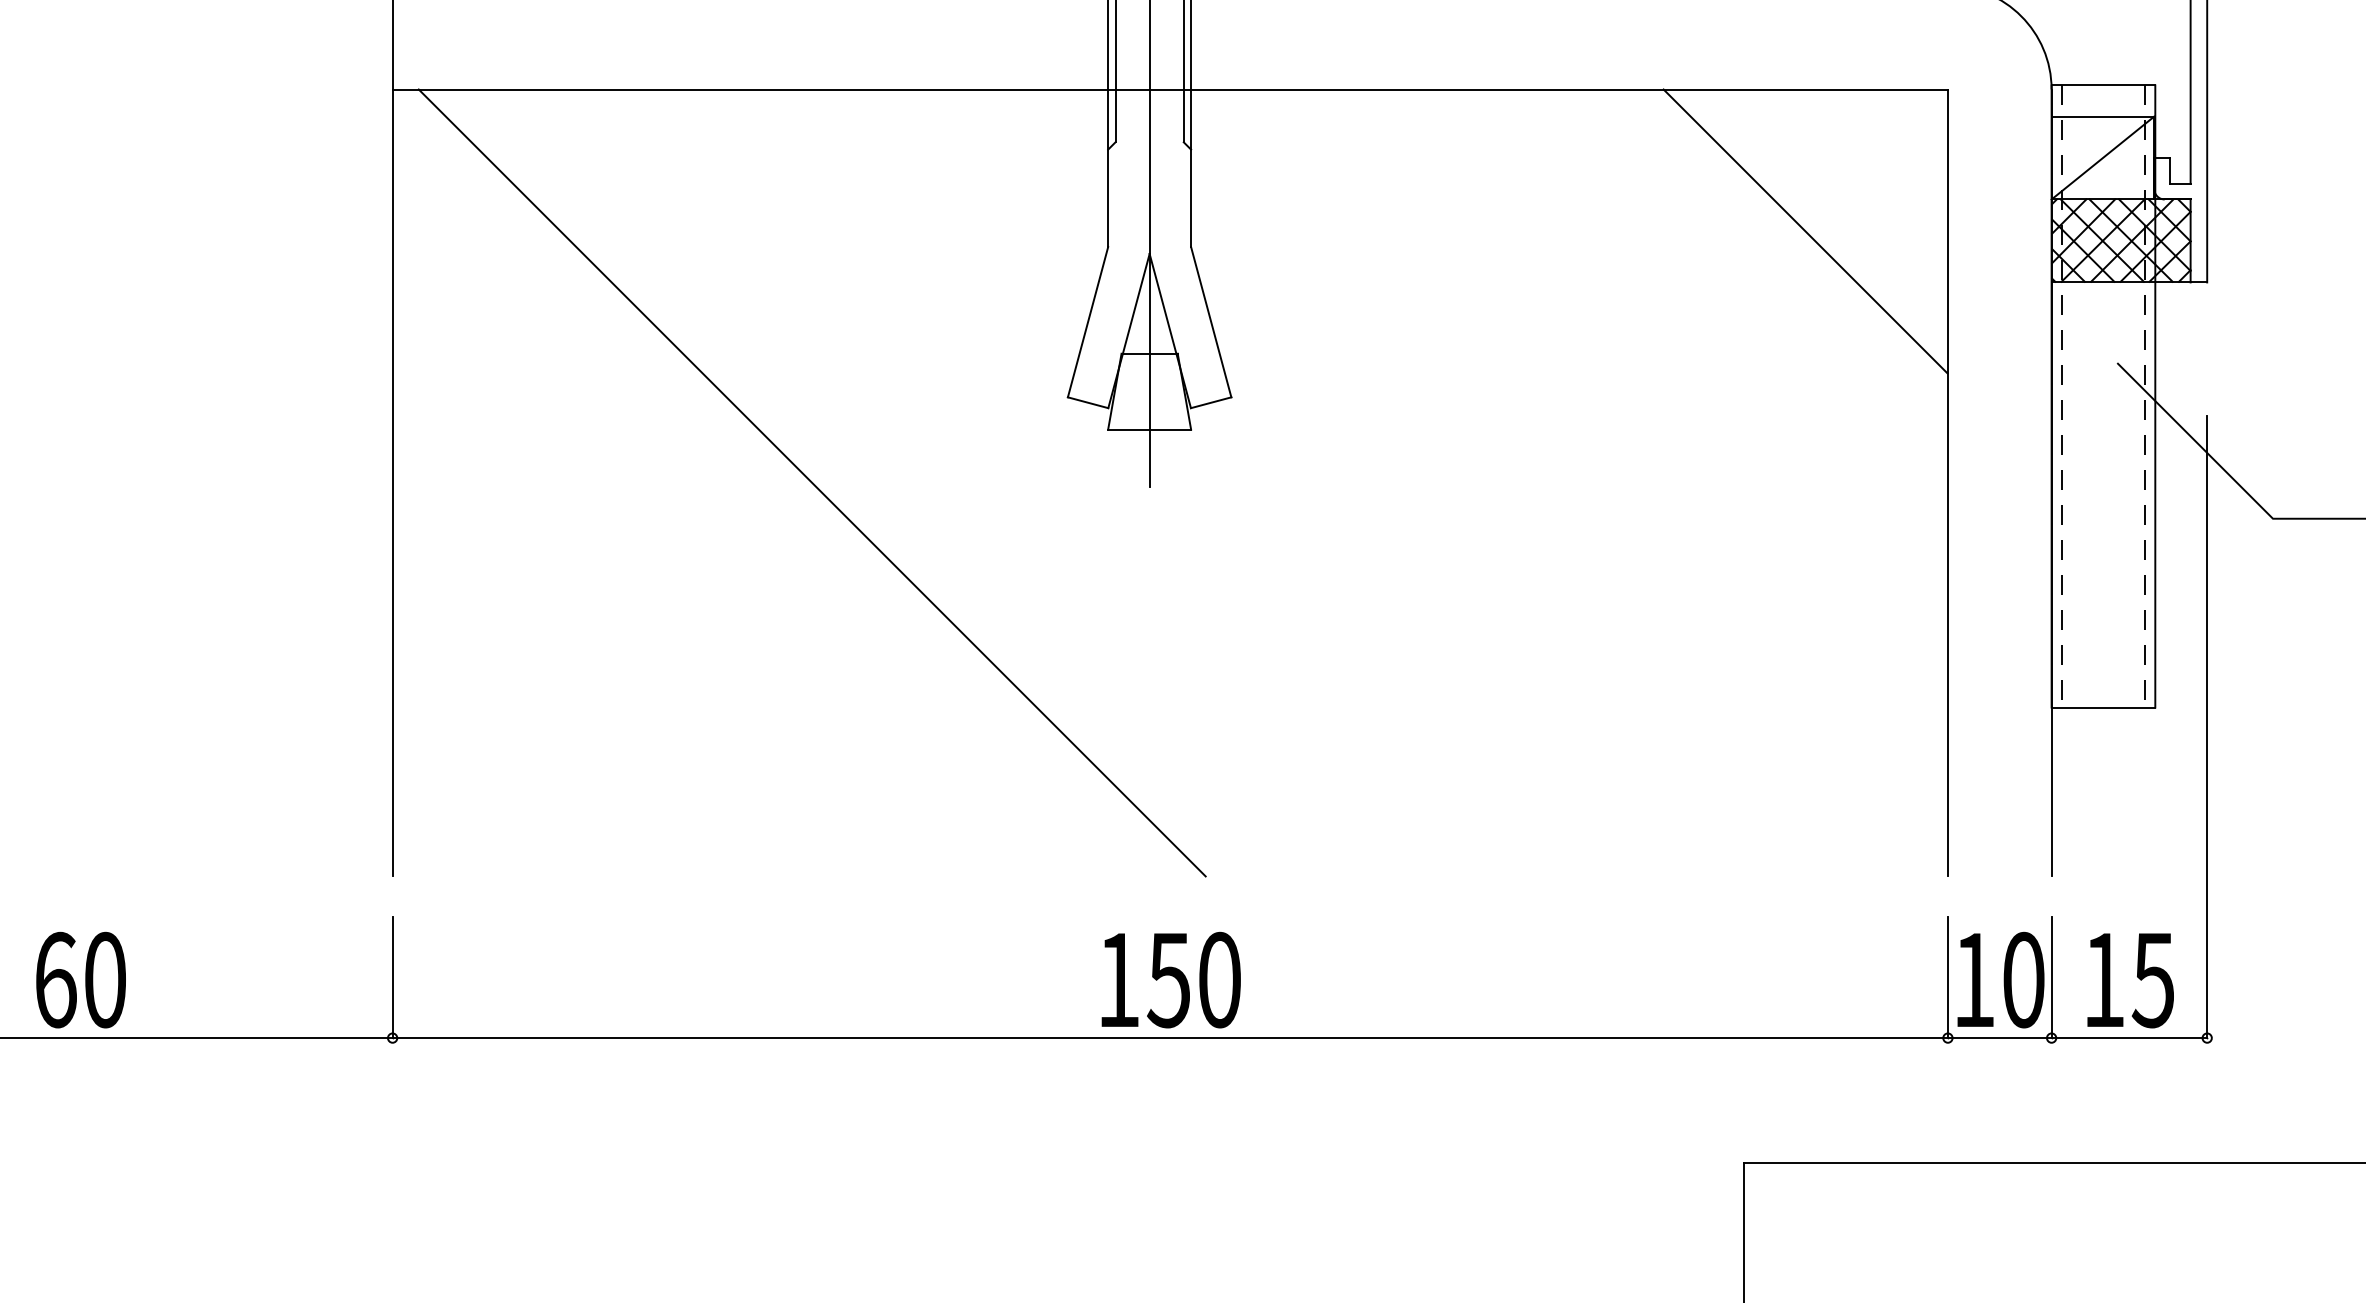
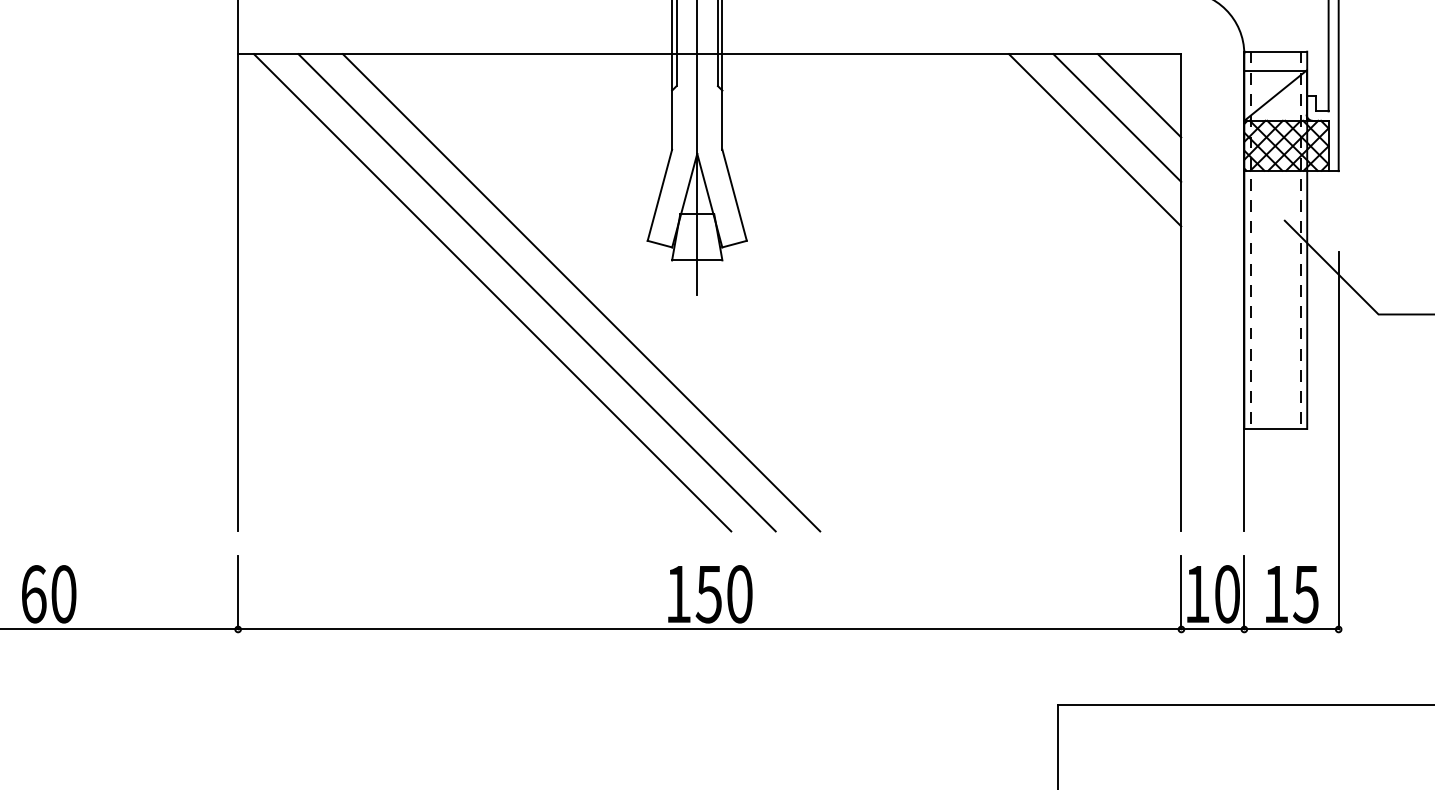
line: (1878, 157) -> (1139, 95), added
line: (1842, 193) -> (1117, 117), added
line: (884, 482) -> (536, 292), added
line: (958, 482) -> (581, 292), added

